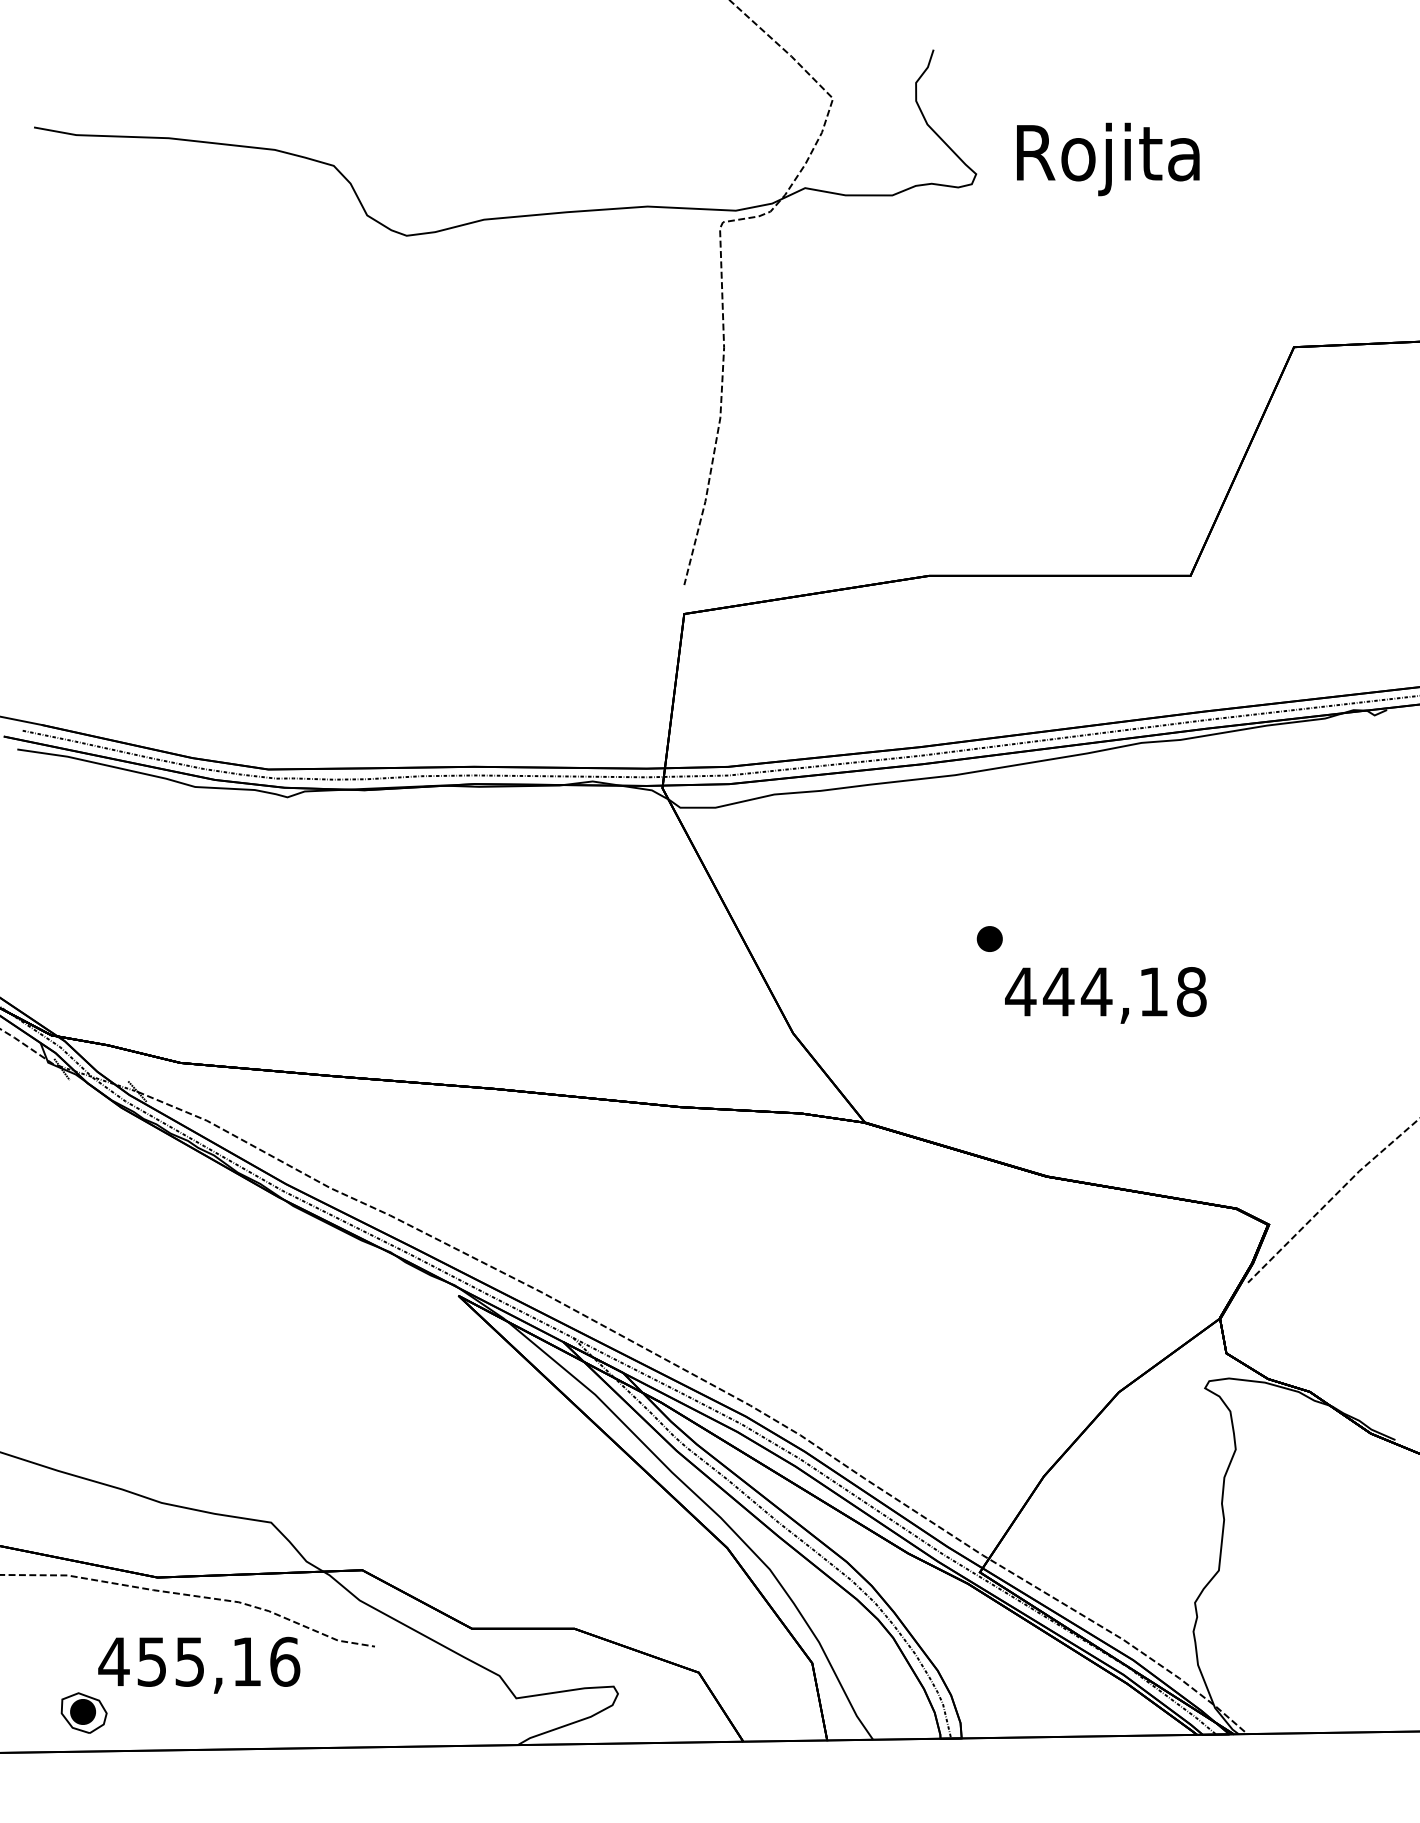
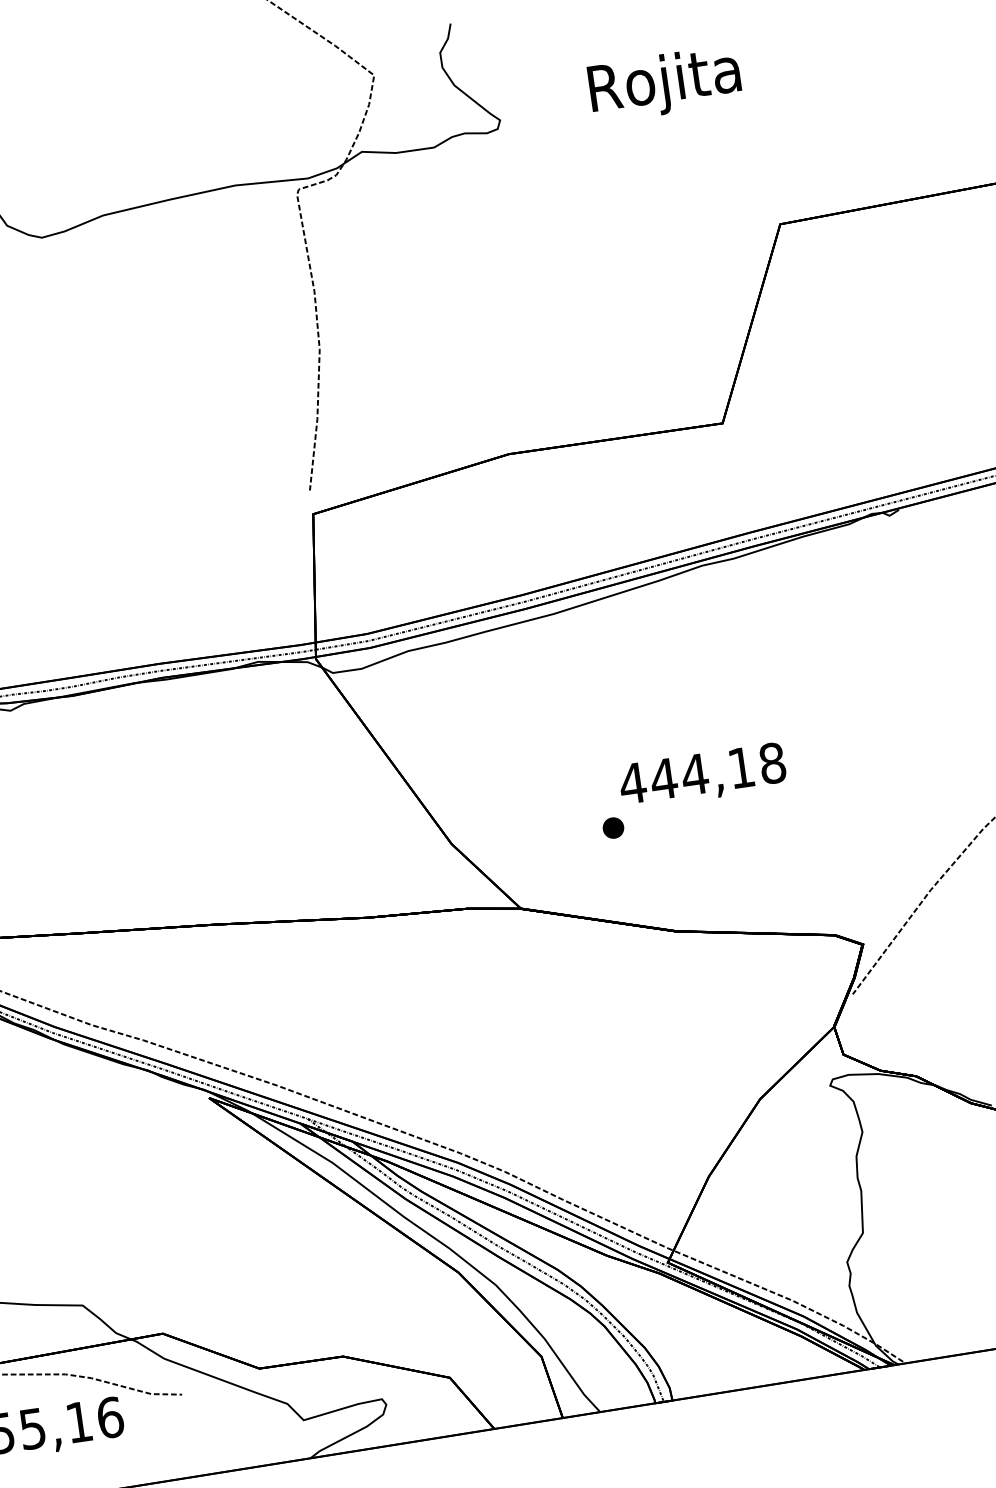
text: (1108, 159) -> (665, 84), moved
part: (989, 938) -> (613, 827), moved

